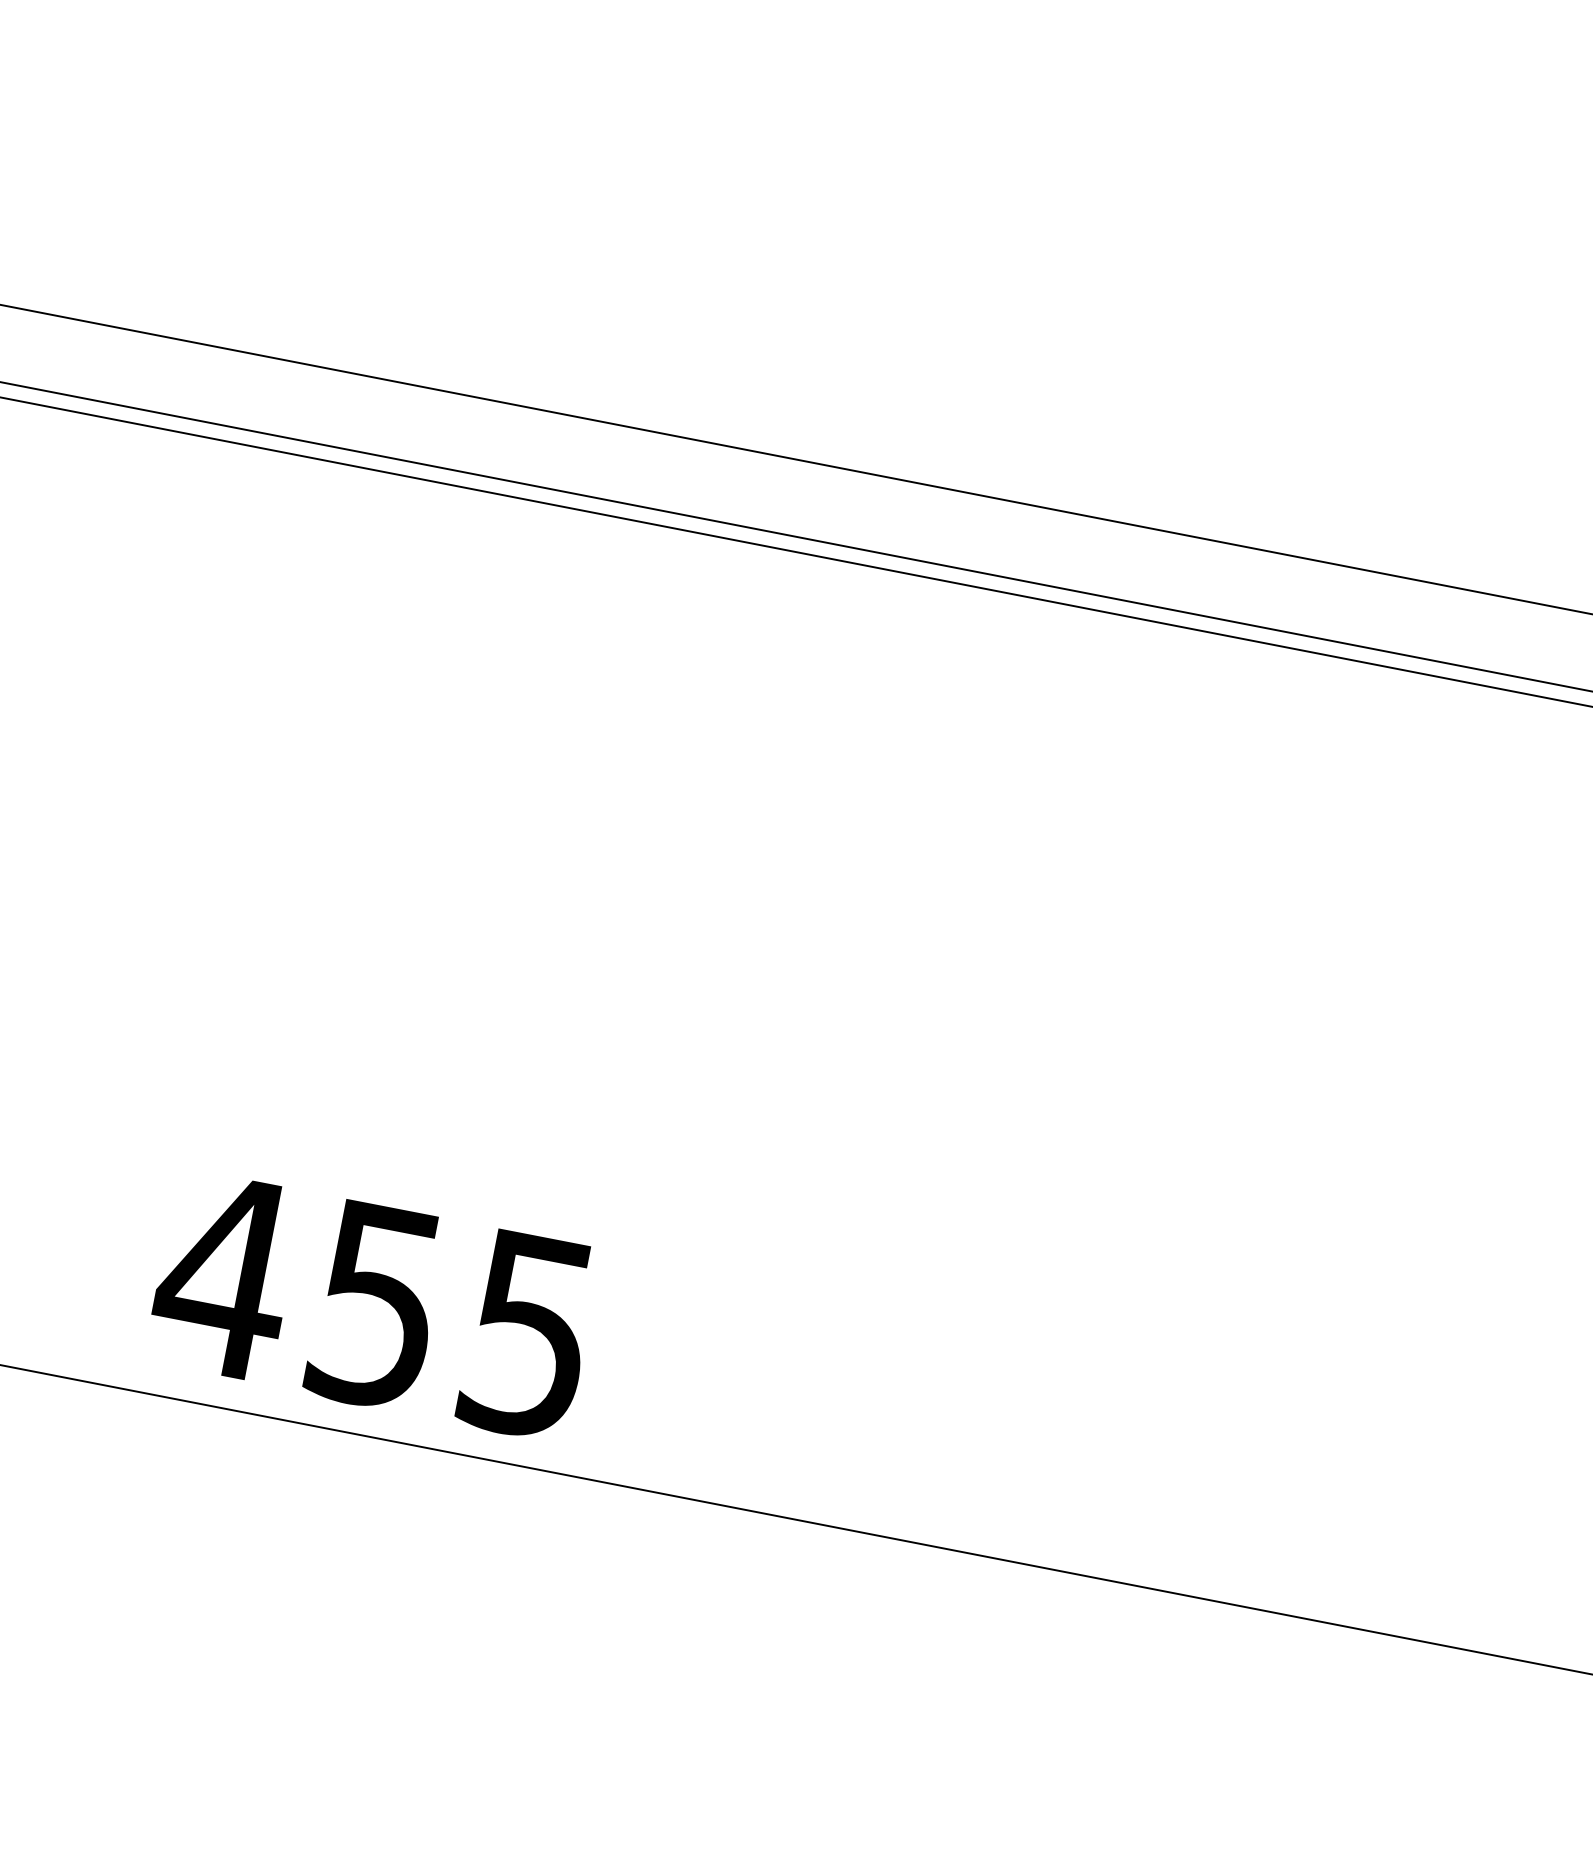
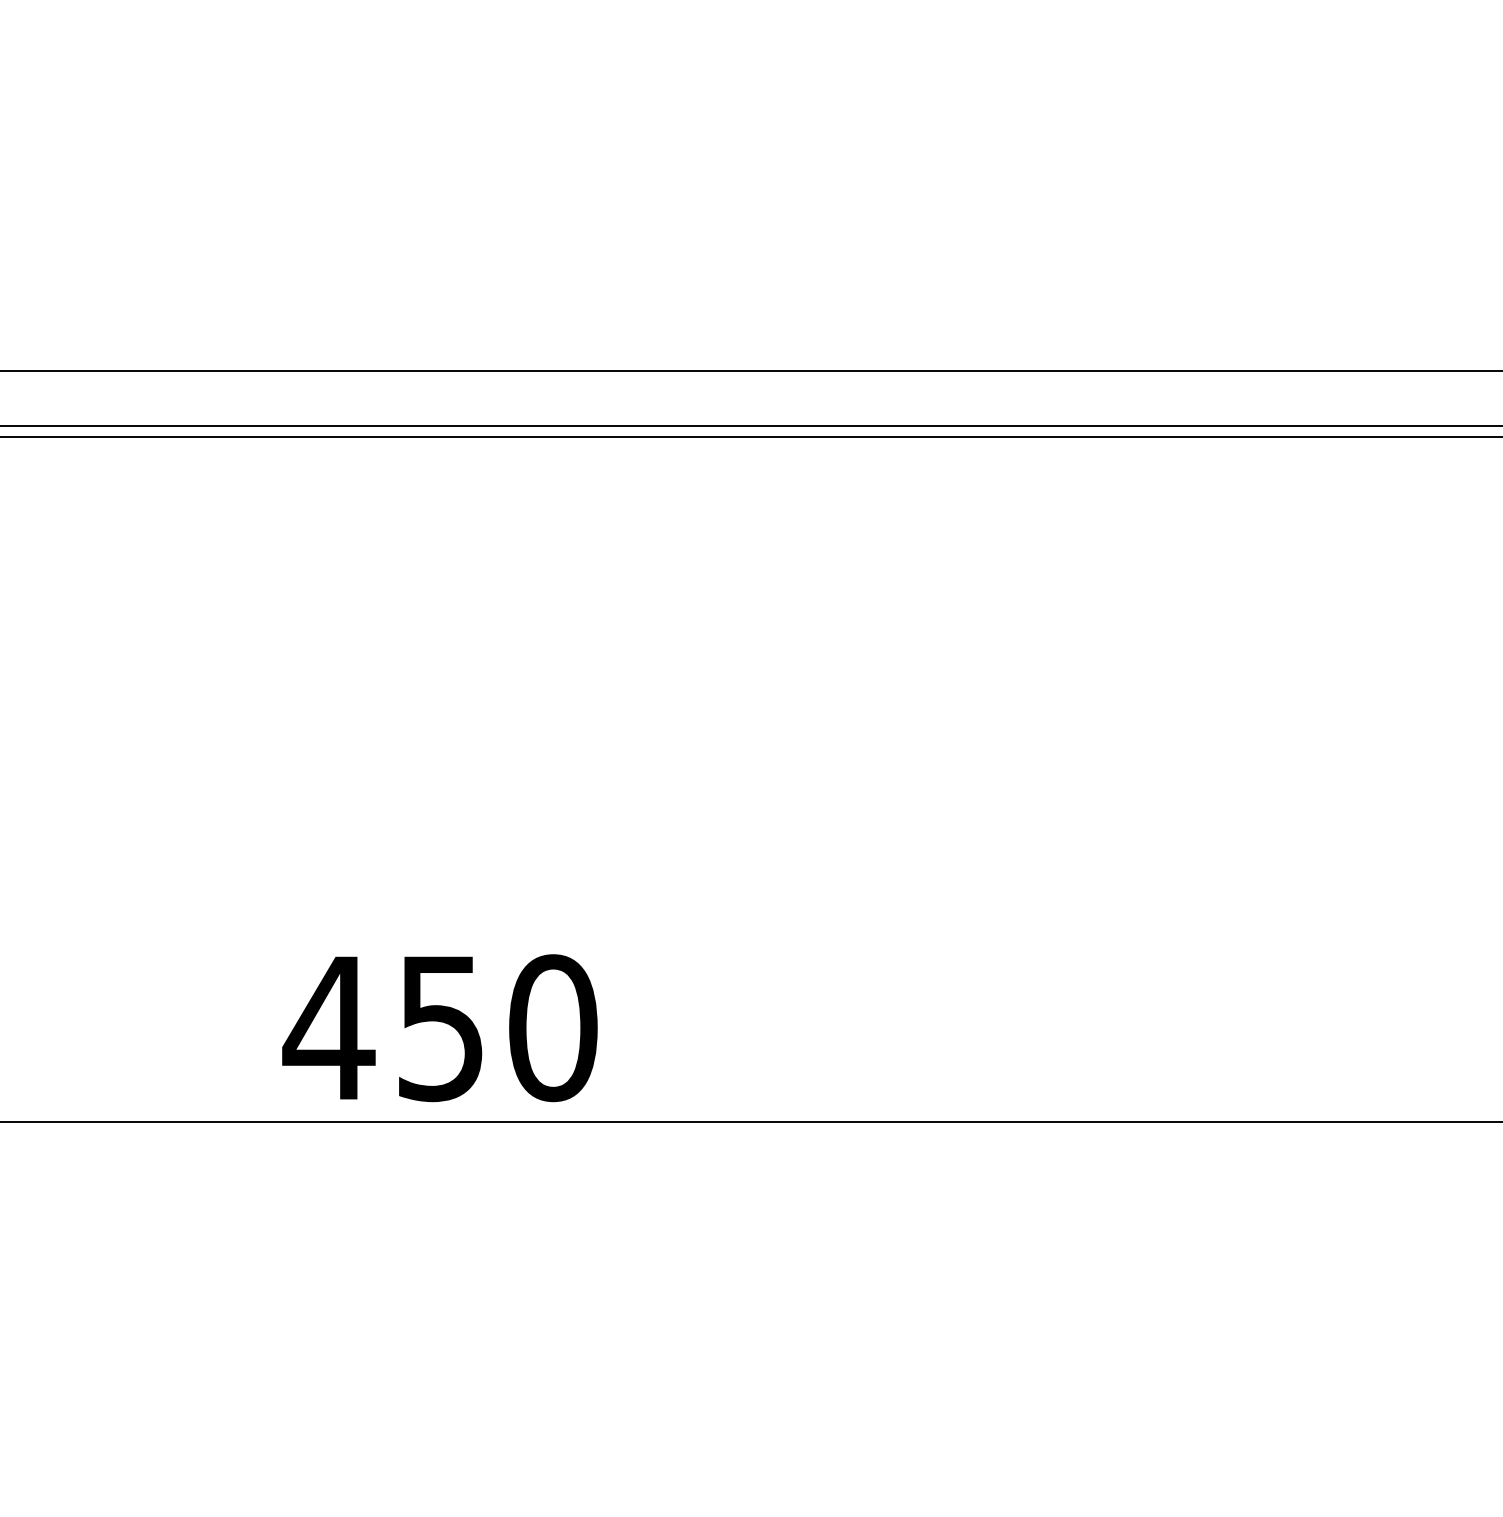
text: (529, 1335) -> (553, 1028), 455 -> 450

